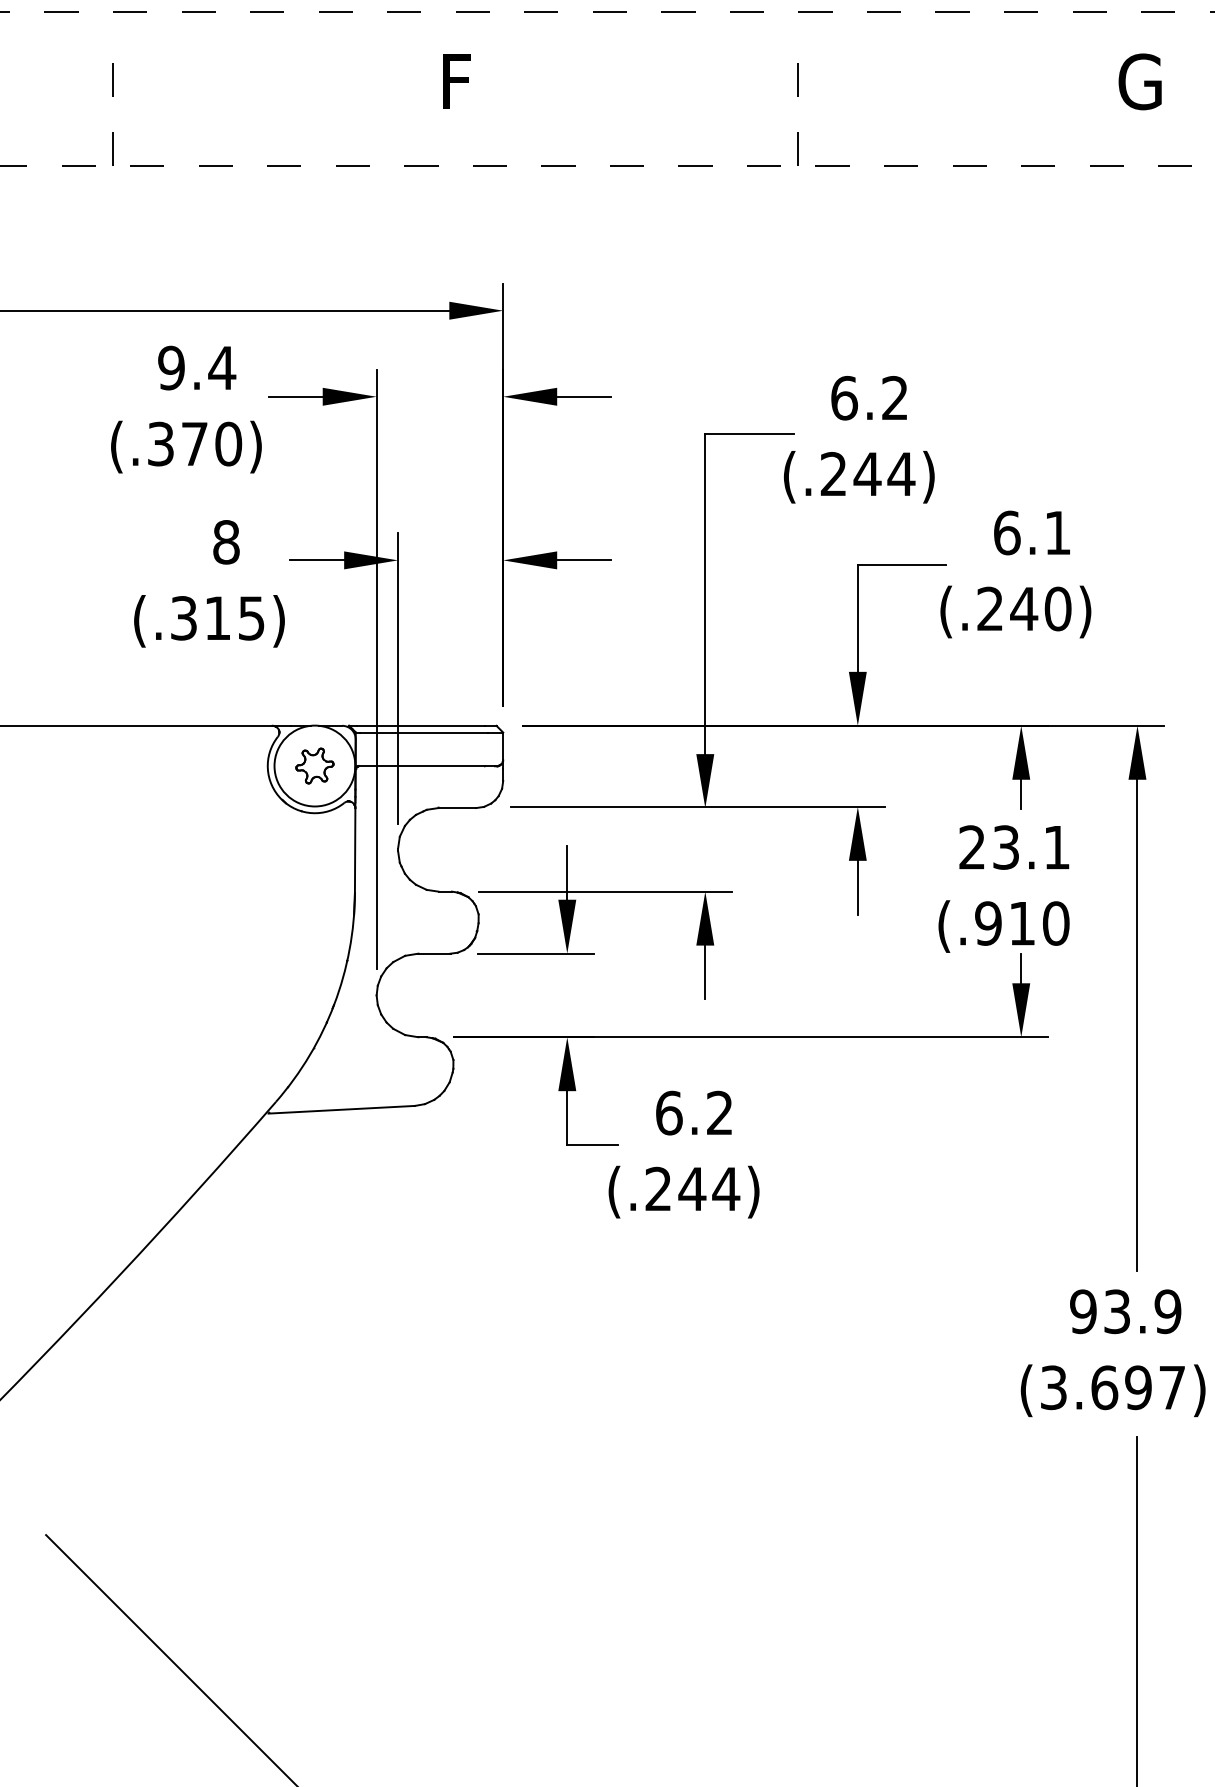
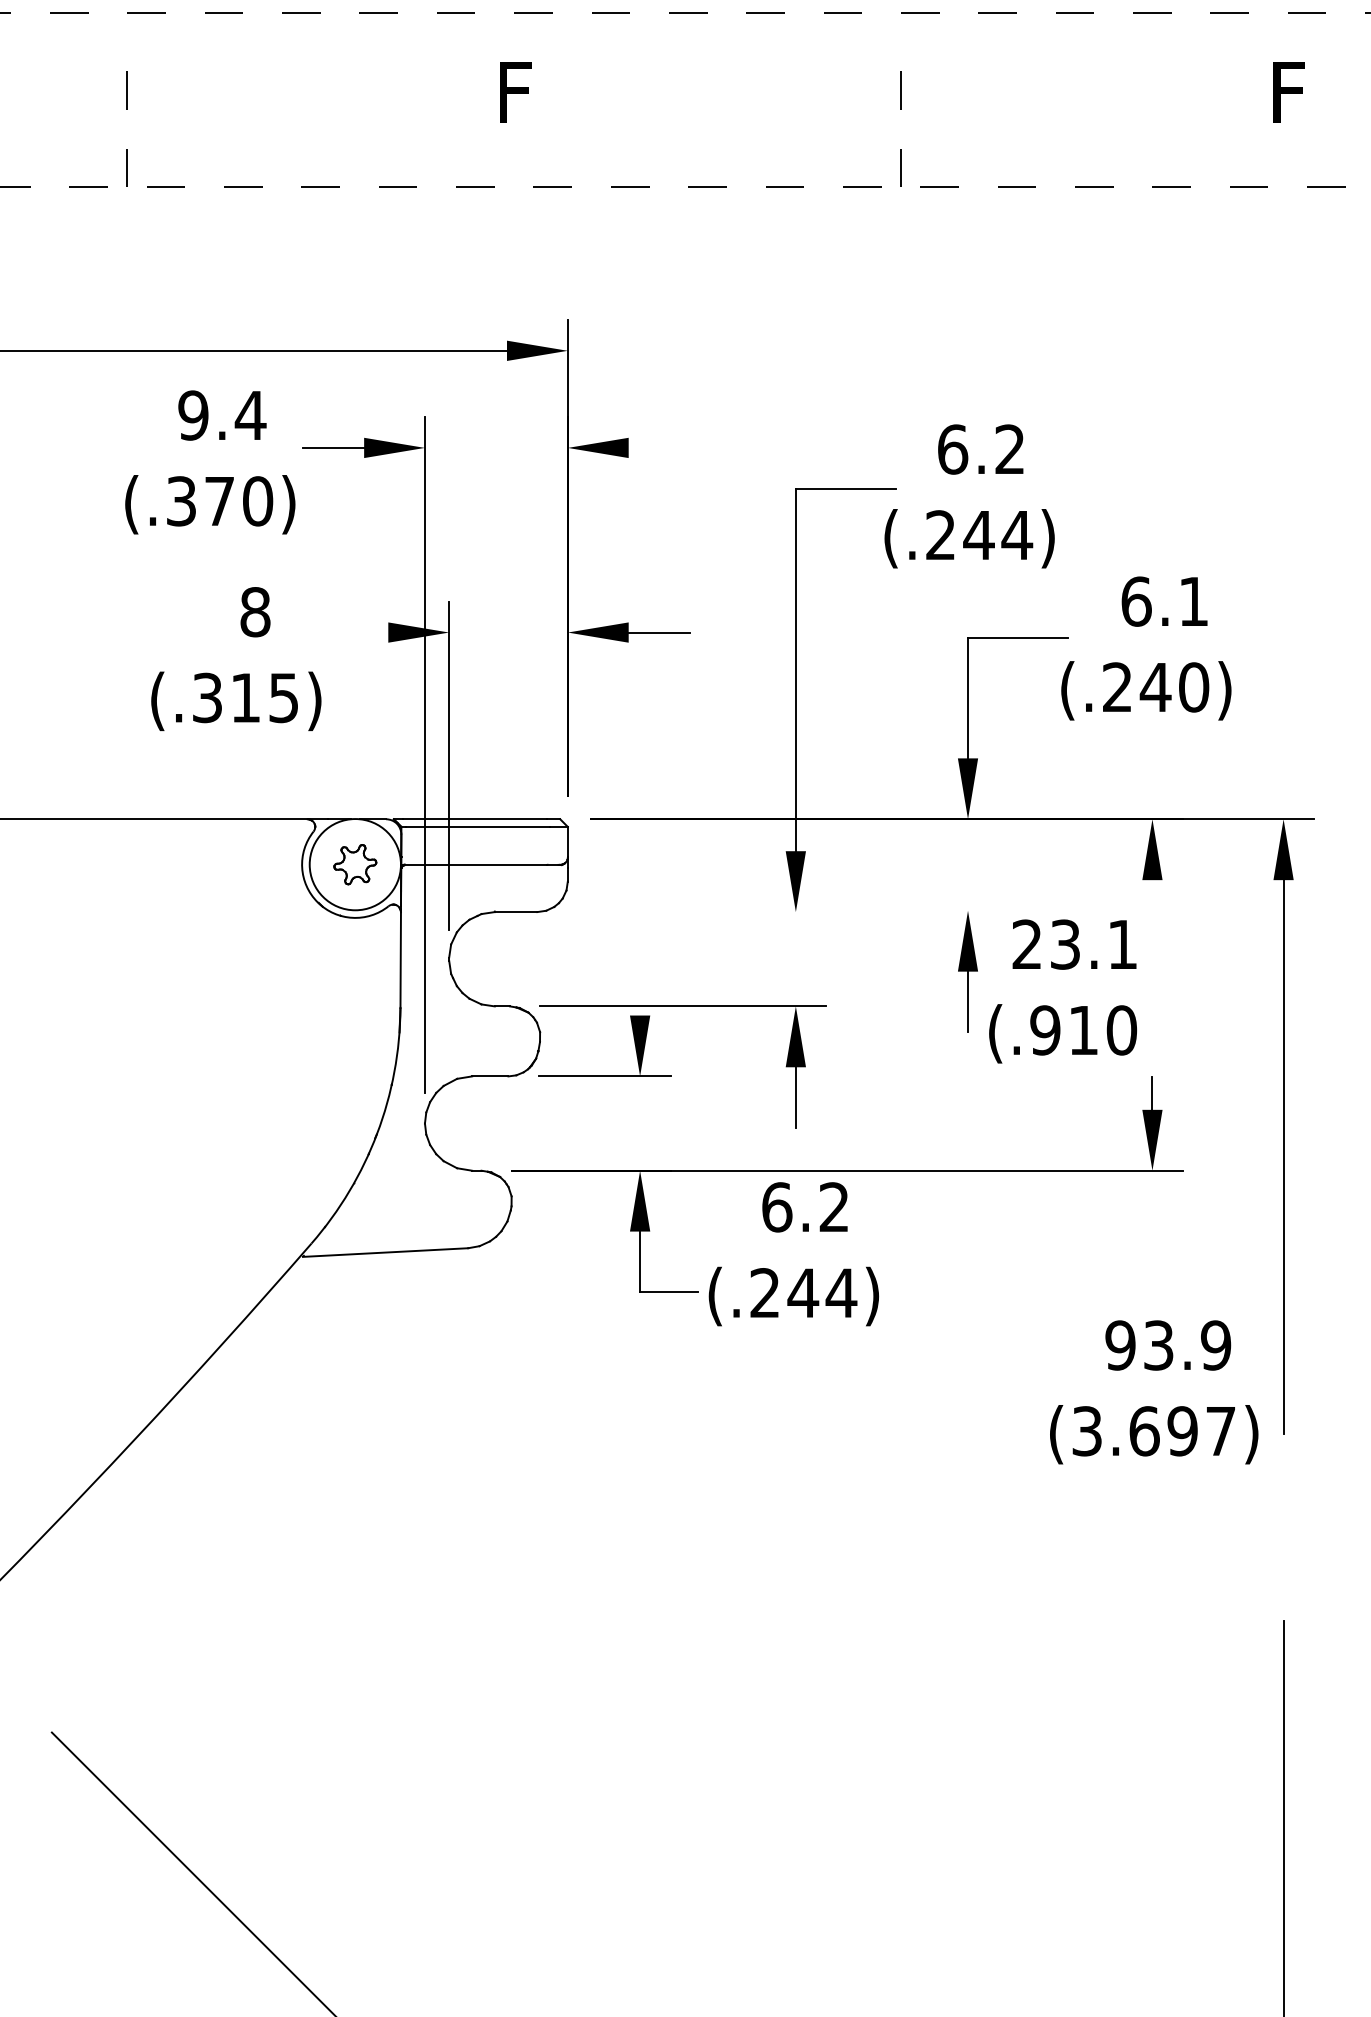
text: (1140, 81) -> (1286, 92), G -> F
line: (583, 396) -> (658, 447), removed
line: (316, 560) -> (357, 632), removed
line: (1021, 794) -> (1152, 896), removed
line: (697, 806) -> (787, 910), removed
line: (567, 872) -> (640, 984), removed
text: (1003, 889) -> (1062, 991), moved
text: (683, 1154) -> (793, 1254), moved
text: (1113, 1353) -> (1154, 1392), moved

